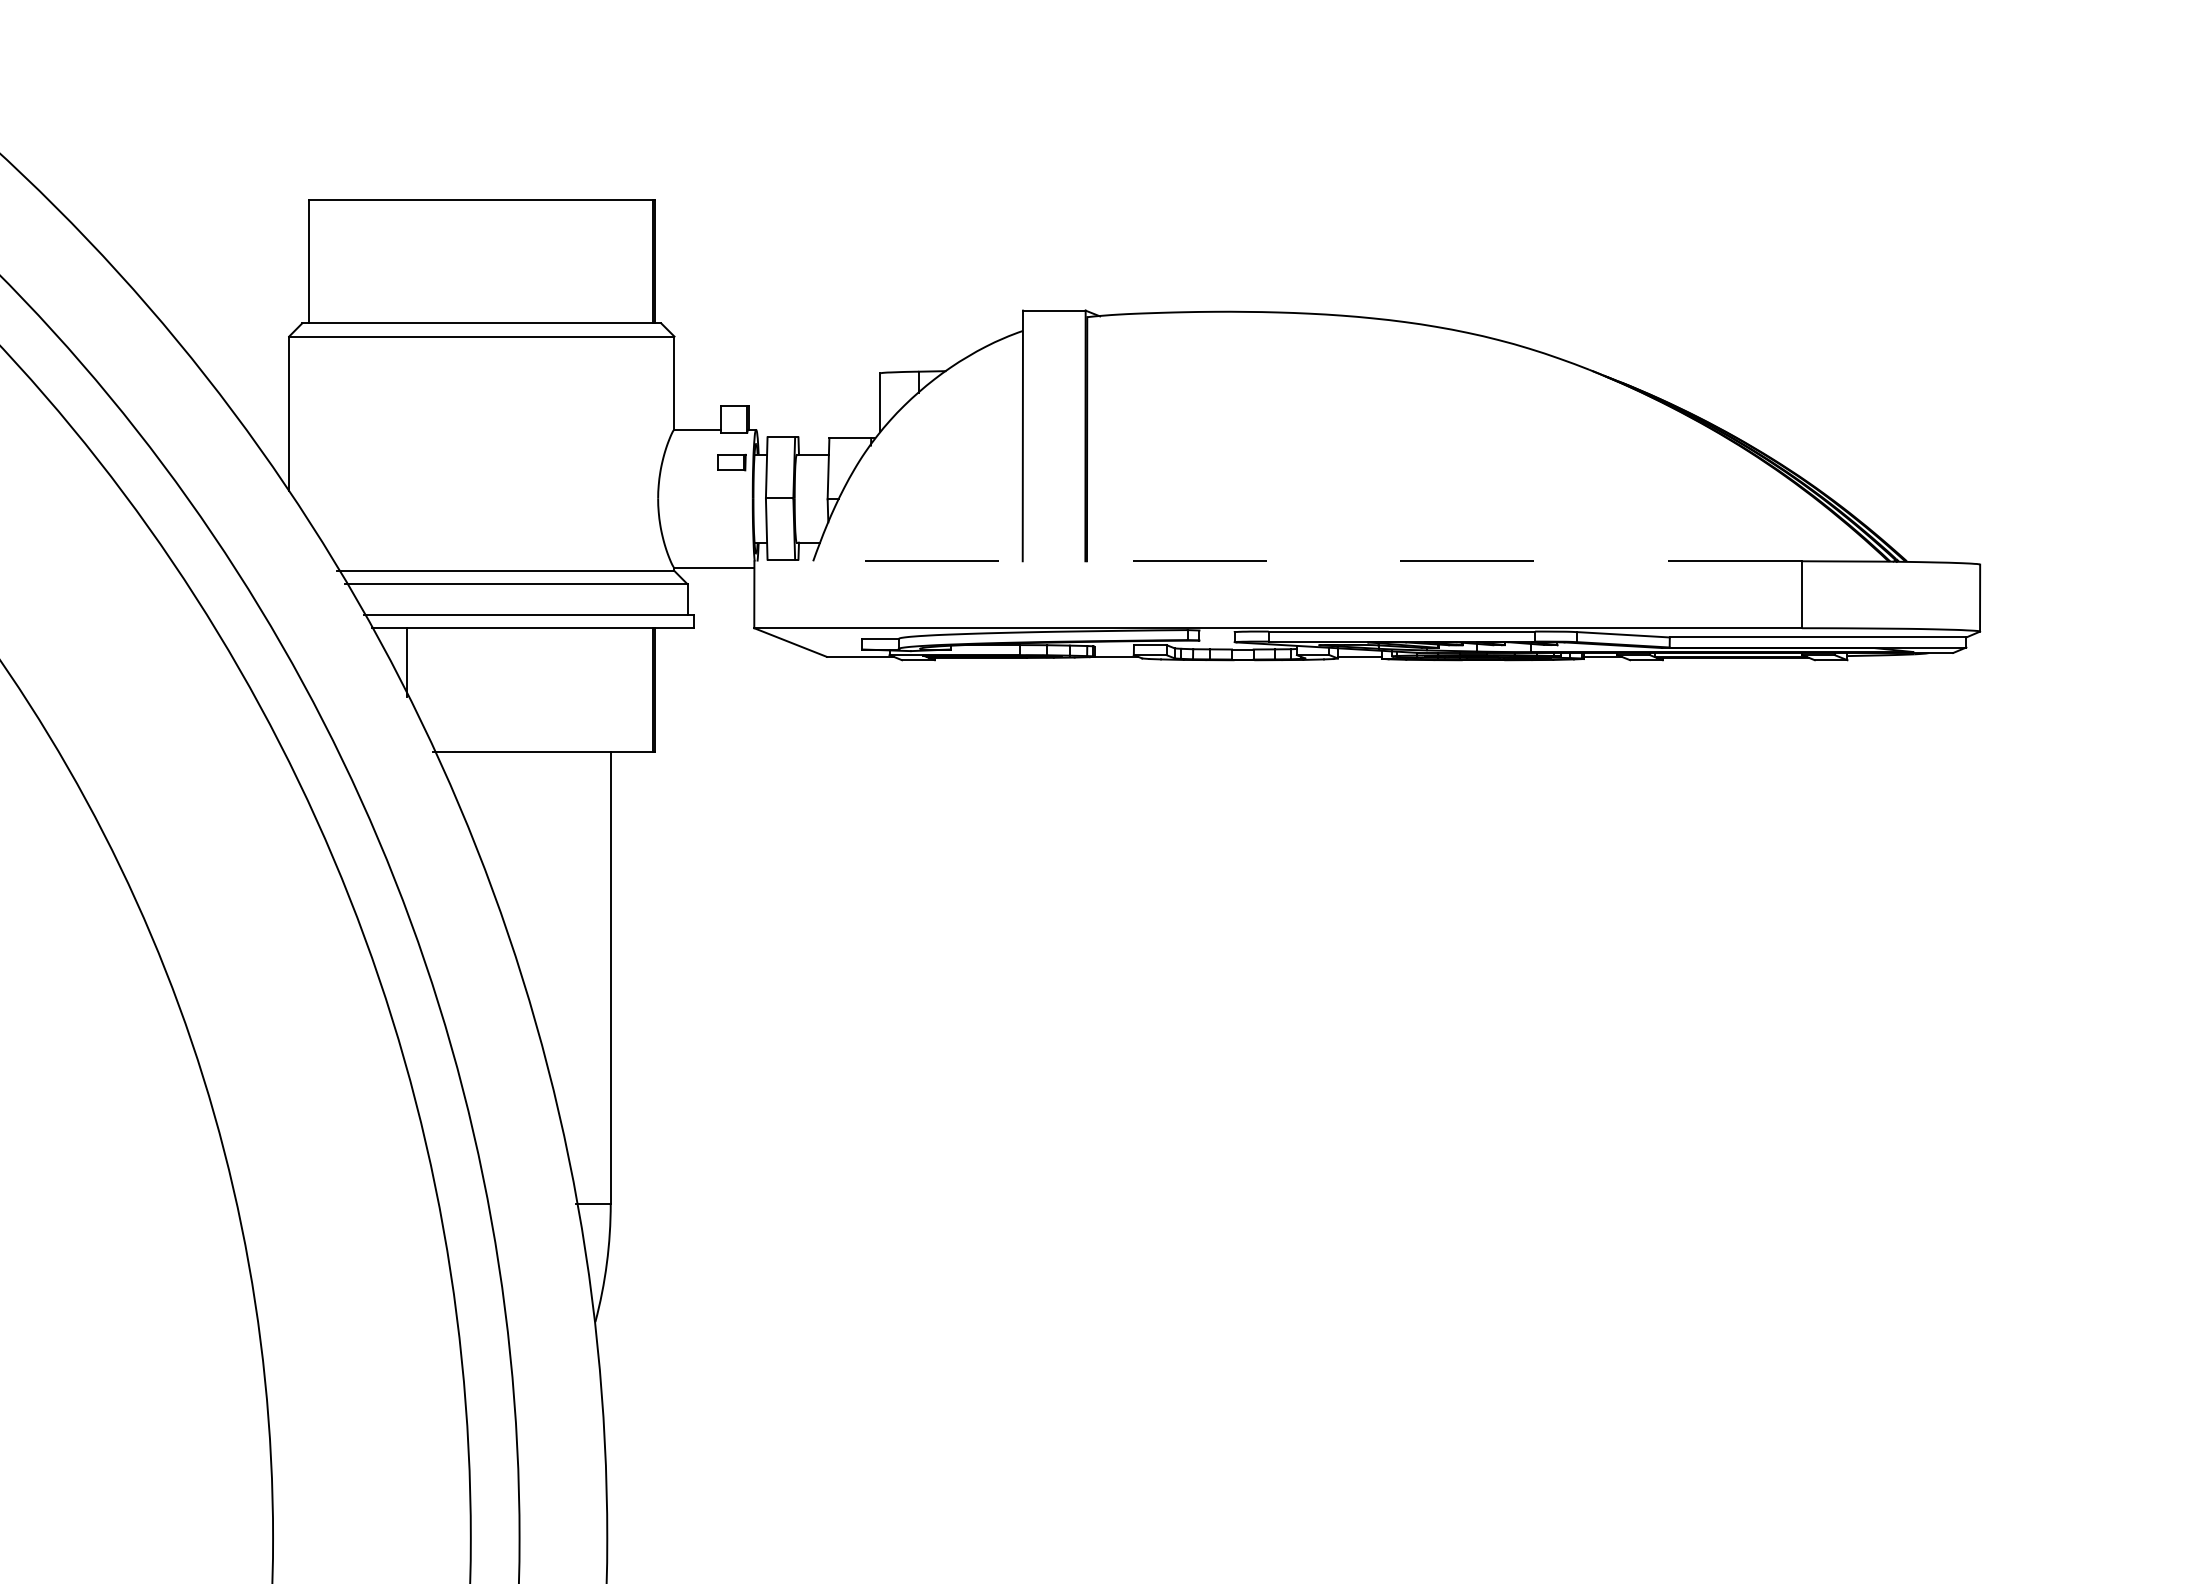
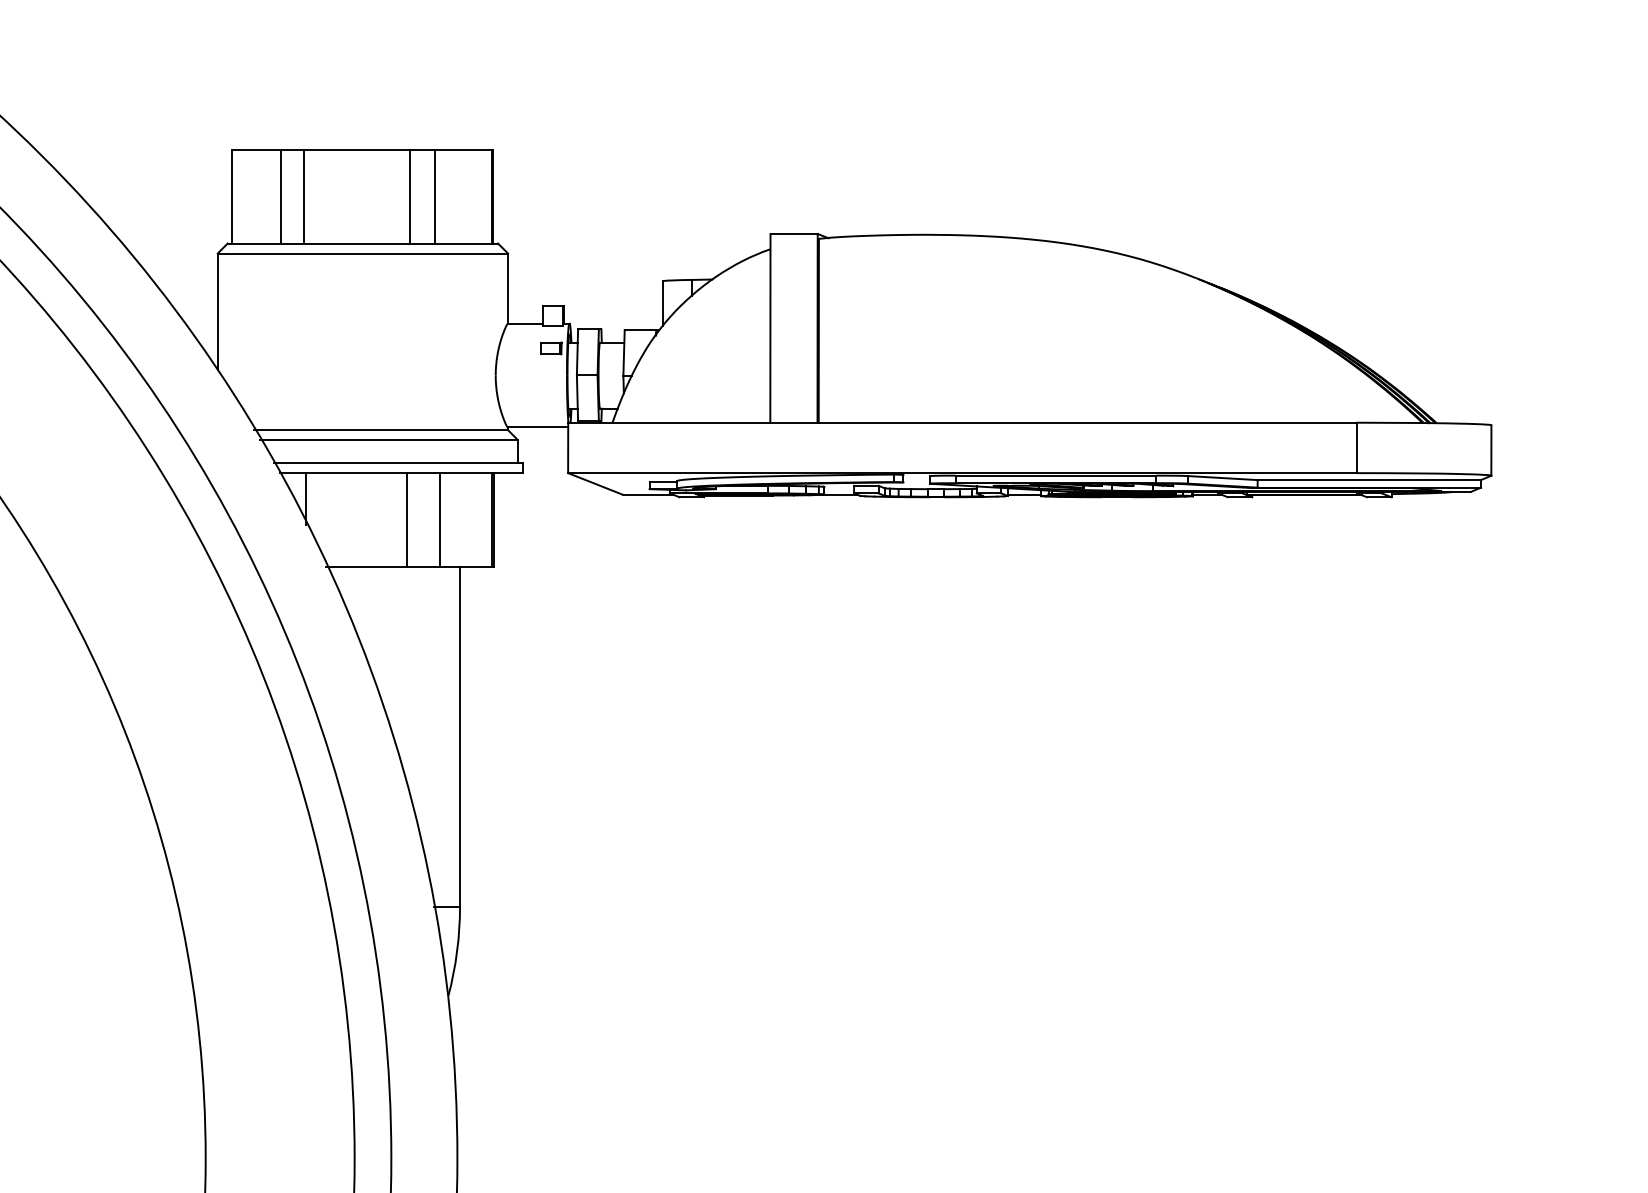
line: (372, 260) -> (280, 196), added
line: (404, 260) -> (304, 196), added
line: (544, 260) -> (410, 196), added
line: (576, 260) -> (434, 196), added
line: (1277, 560) -> (962, 422), dashed -> solid
line: (541, 689) -> (407, 519), added
line: (583, 689) -> (439, 519), added

